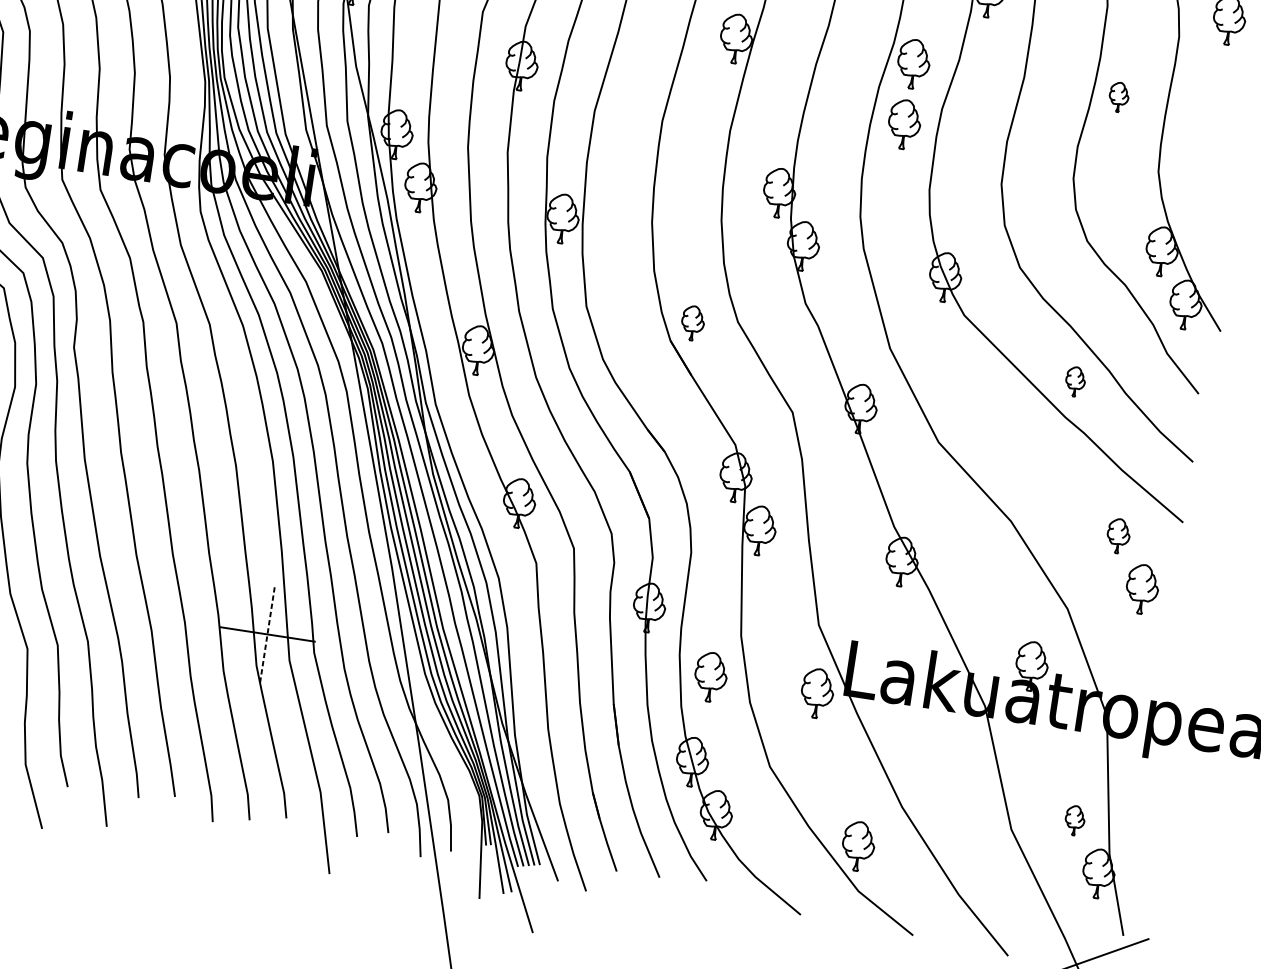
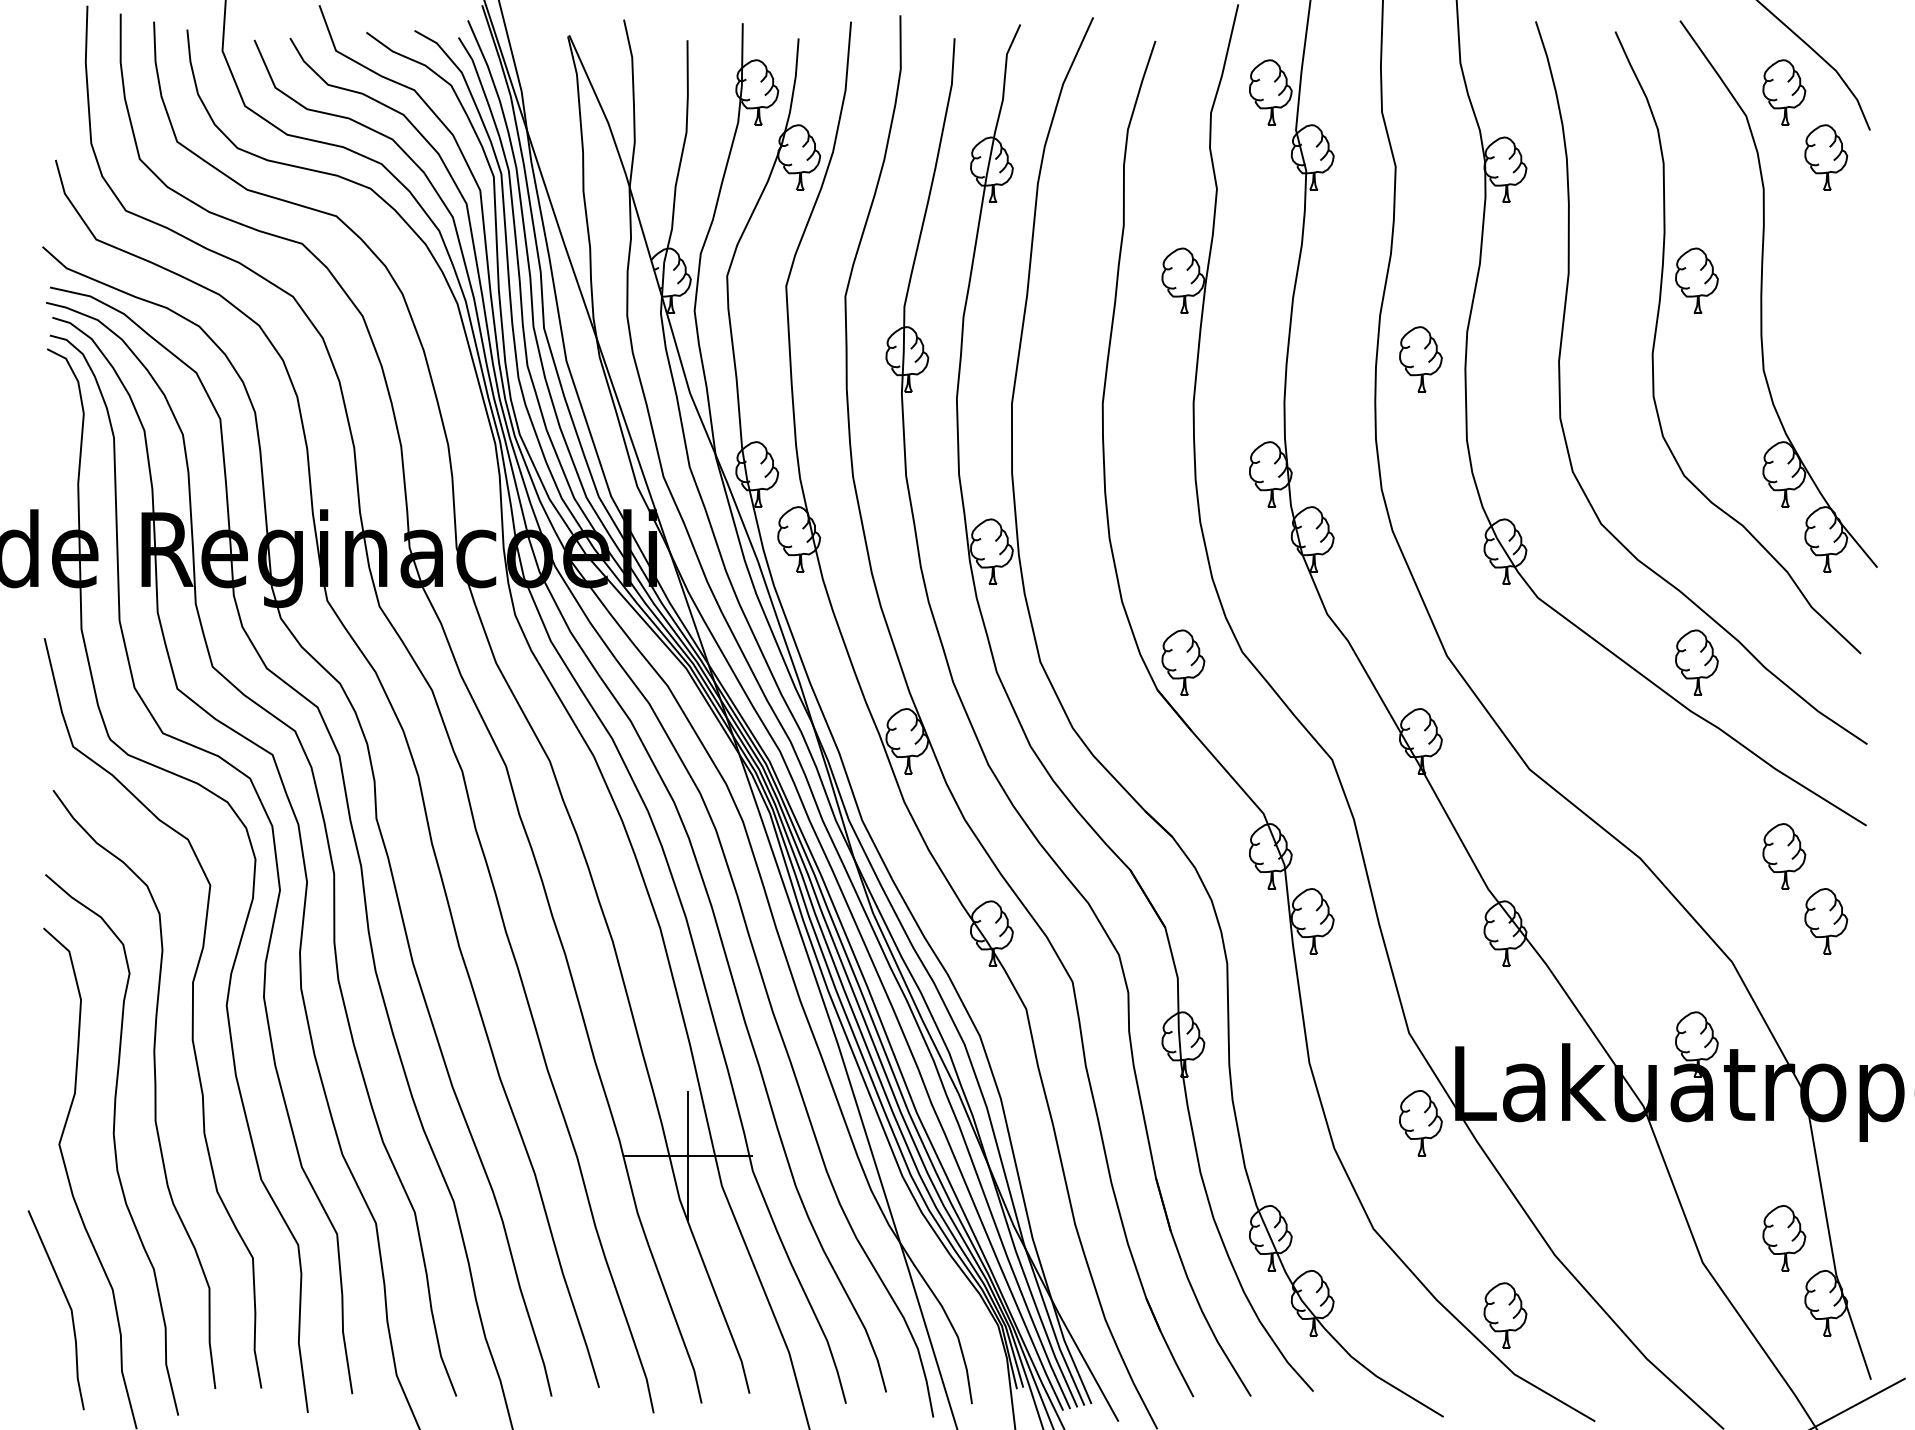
part: (913, 64) -> (1420, 278), removed
part: (1118, 97) -> (1696, 280), size x1.67
part: (693, 323) -> (1183, 662), size x1.43
part: (1075, 381) -> (1696, 662), size x1.67
part: (1118, 536) -> (1784, 856), size x1.43
line: (267, 634) -> (687, 1156), dashed -> solid
part: (710, 677) -> (1277, 1123), removed
part: (1075, 820) -> (1784, 1238), size x1.67

